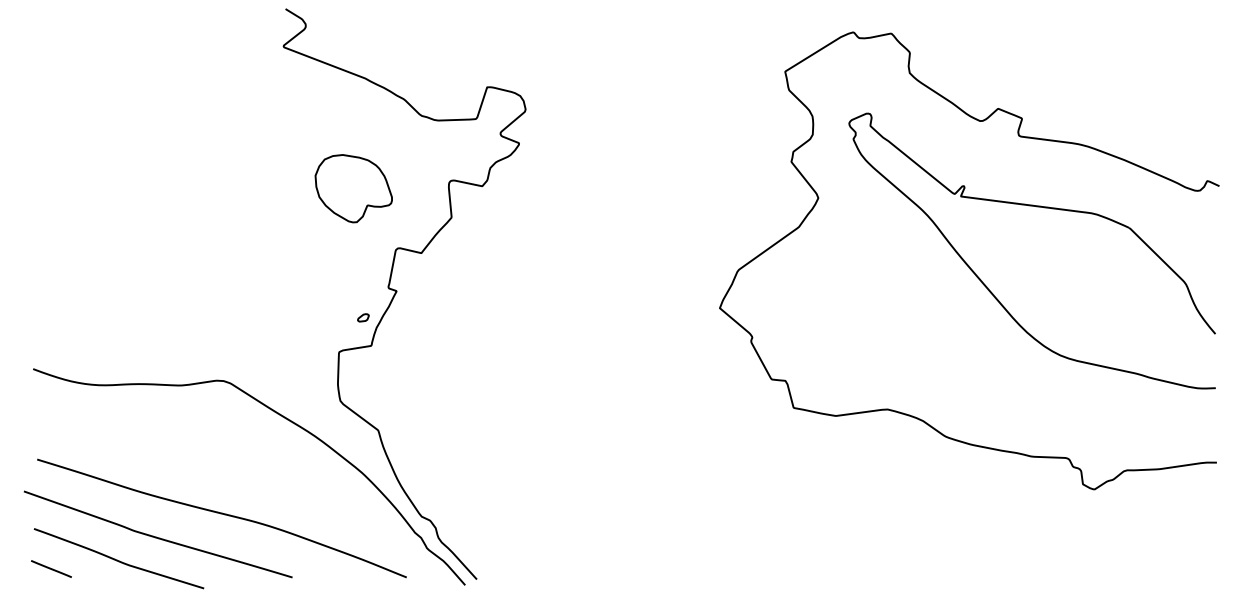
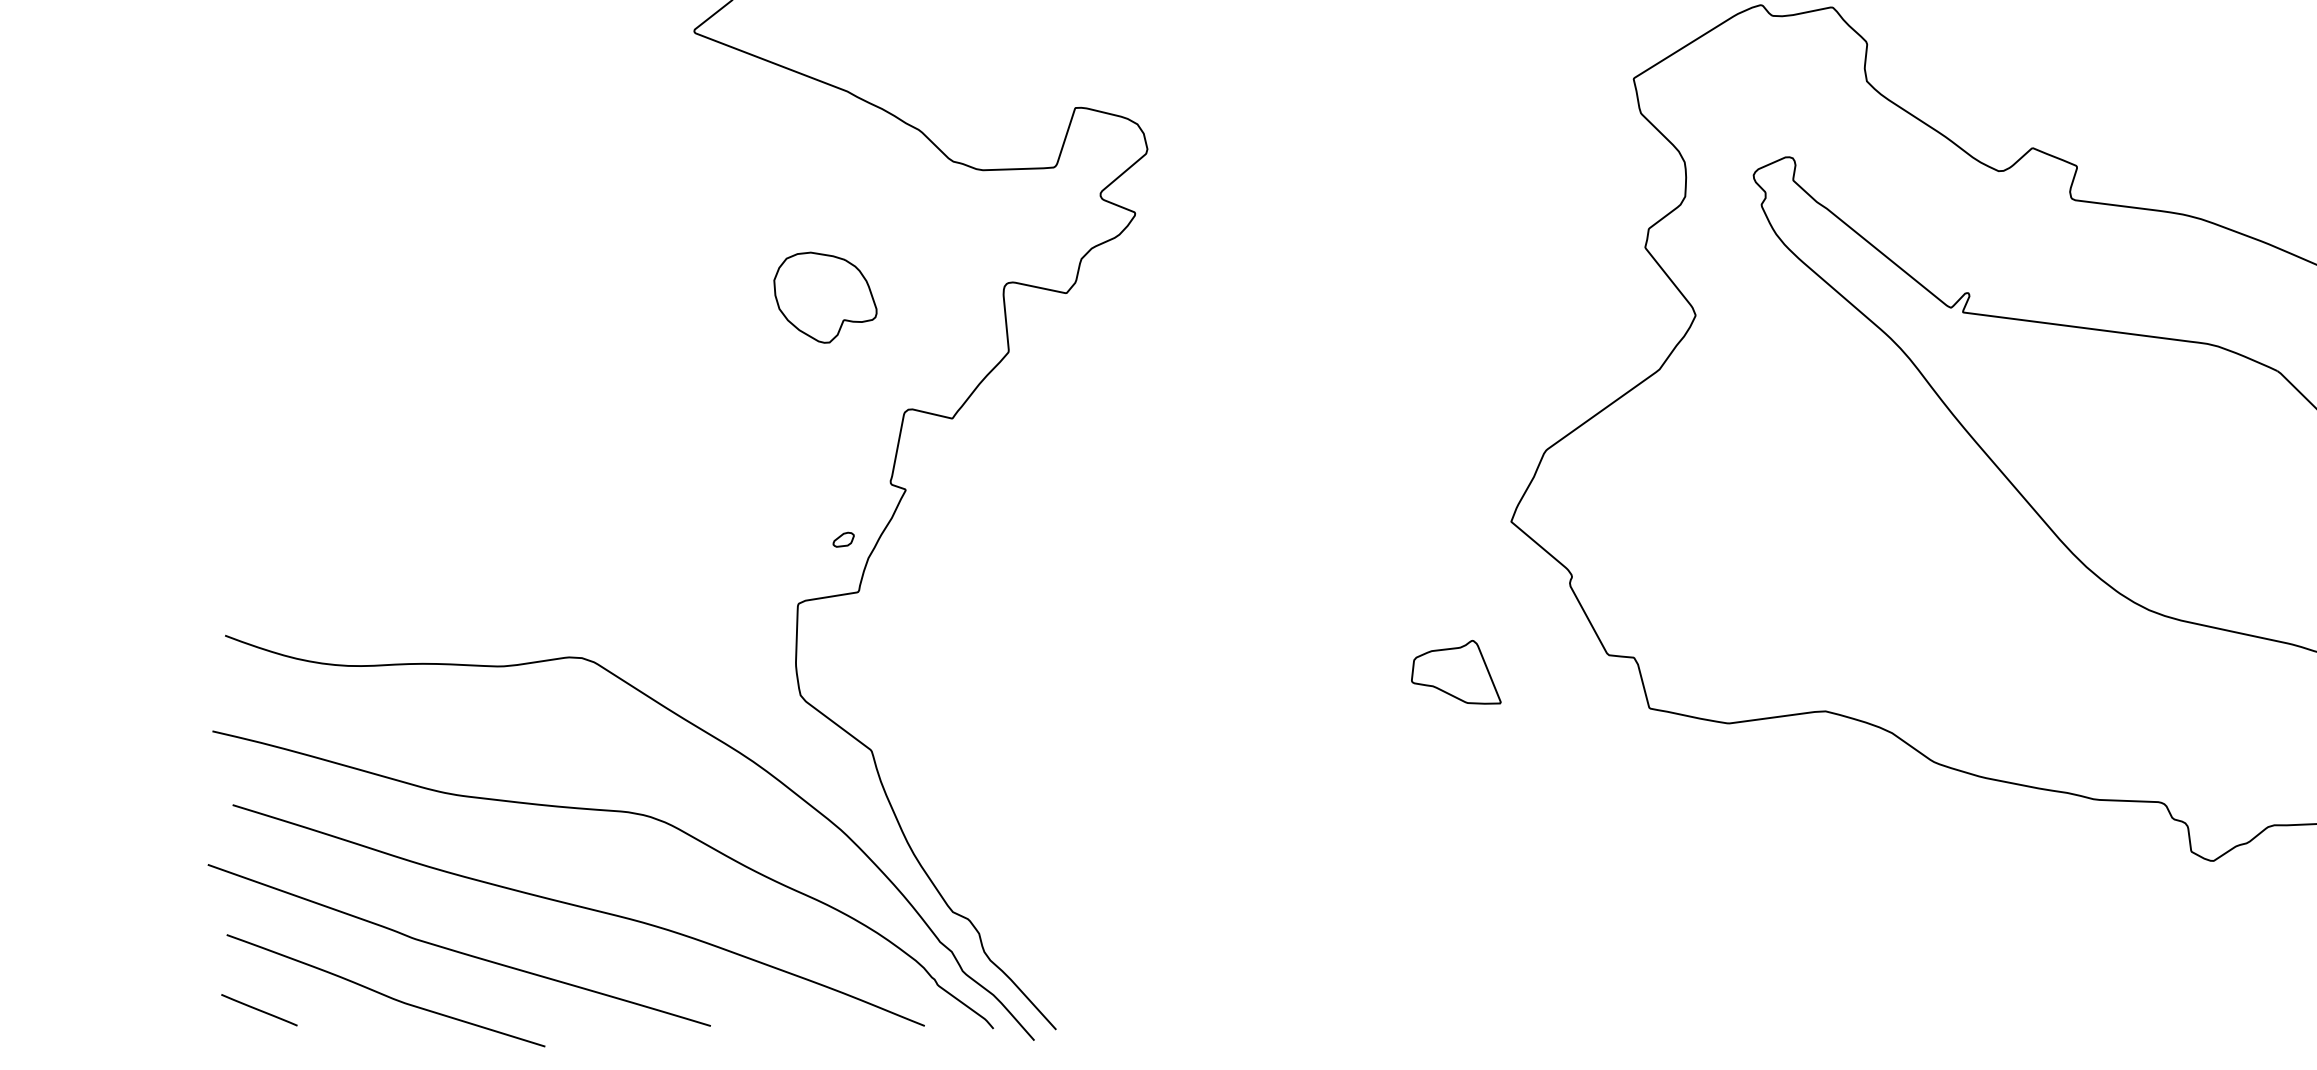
part: (353, 188) -> (825, 297), size x0.71
part: (690, 388) -> (1456, 672), added
curve: (234, 463) -> (602, 812), added

